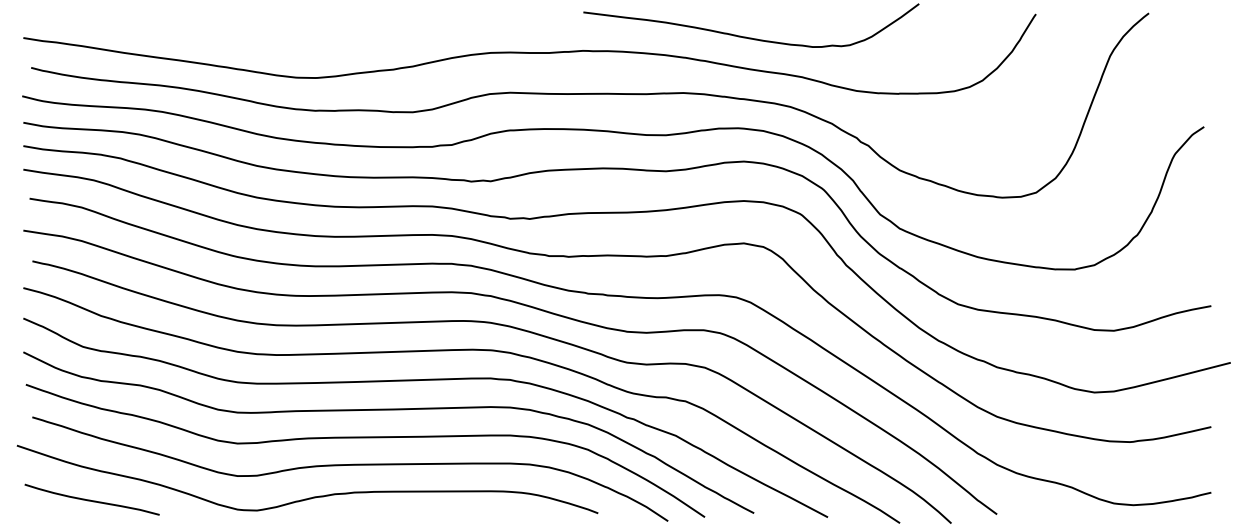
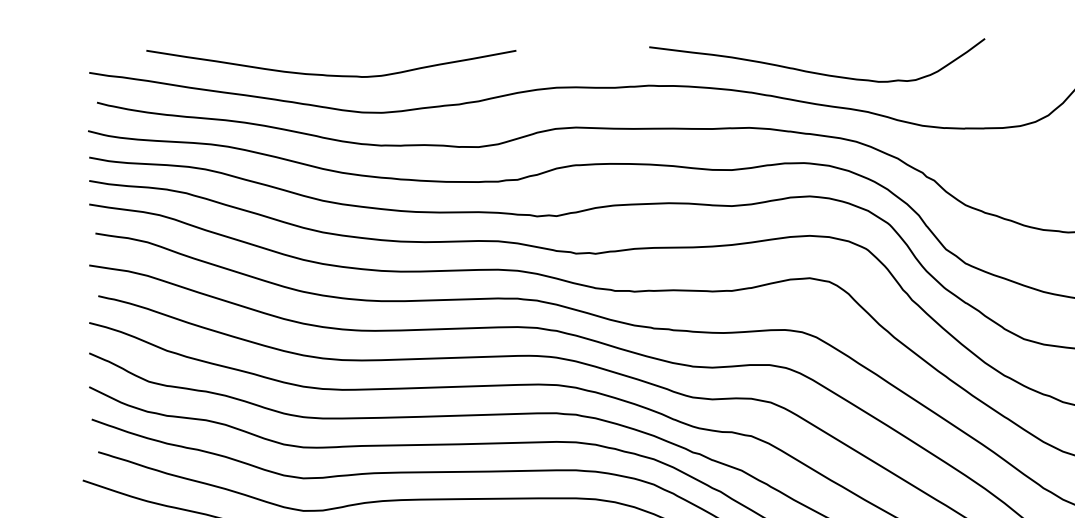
curve: (263, 39) -> (329, 74), added

